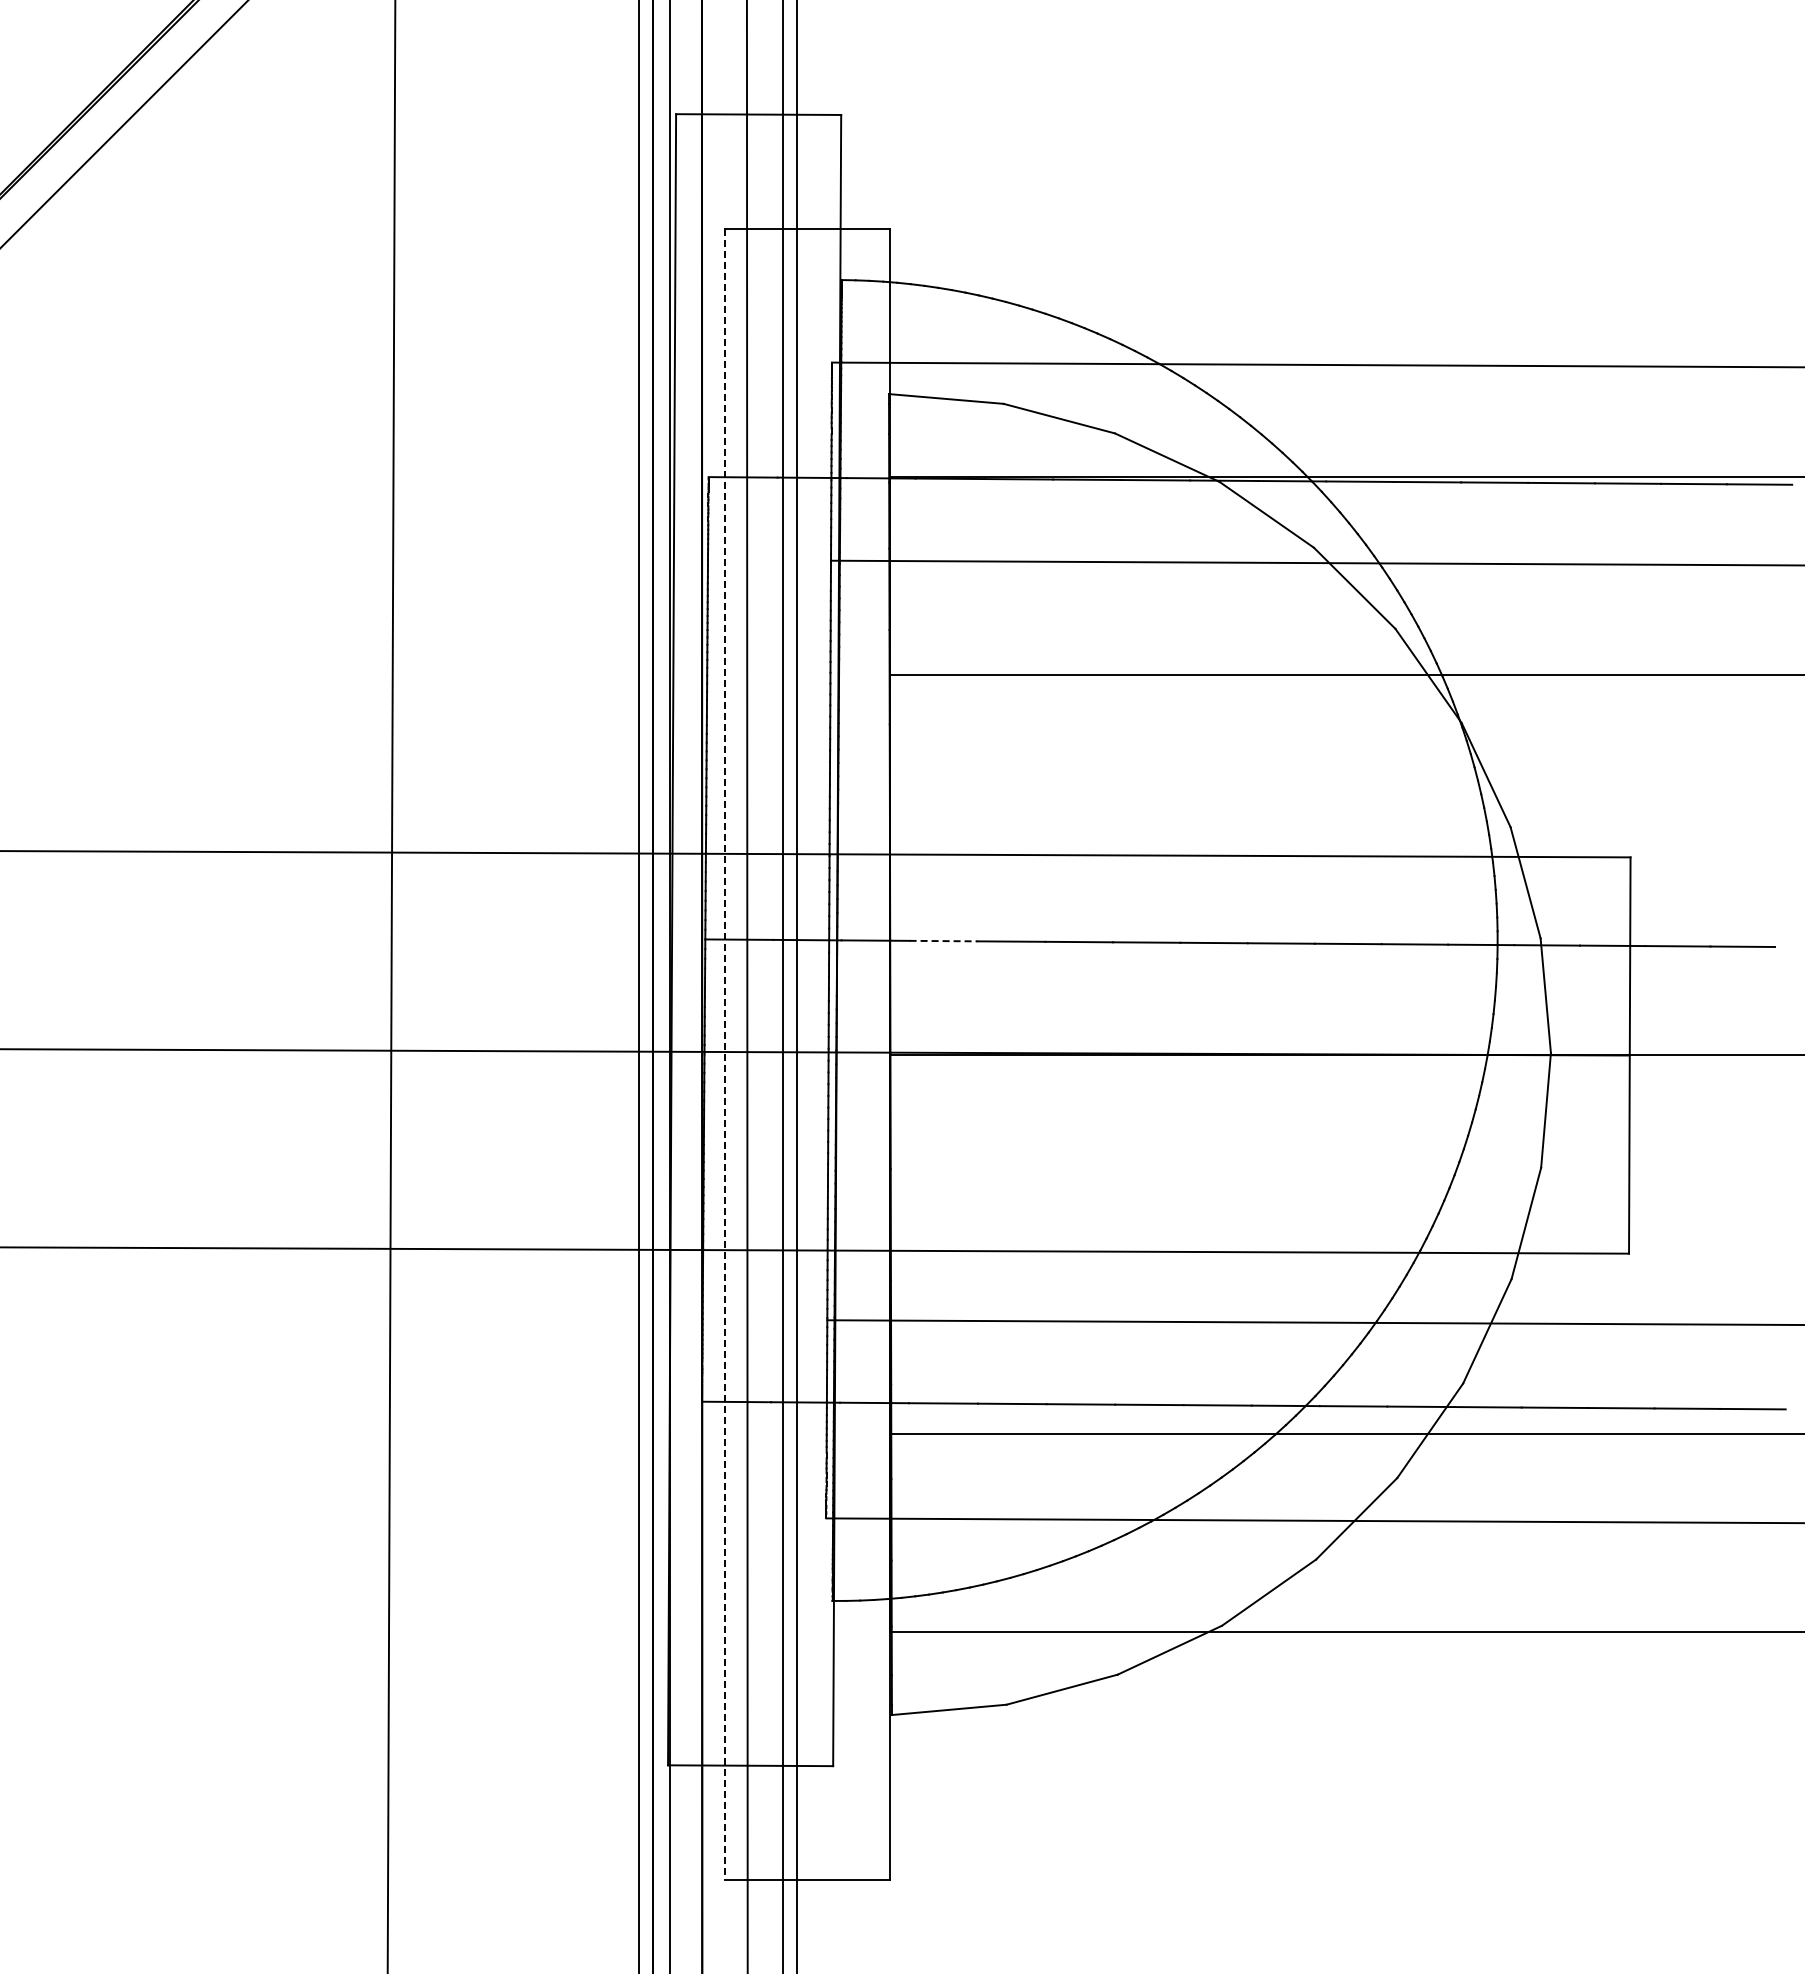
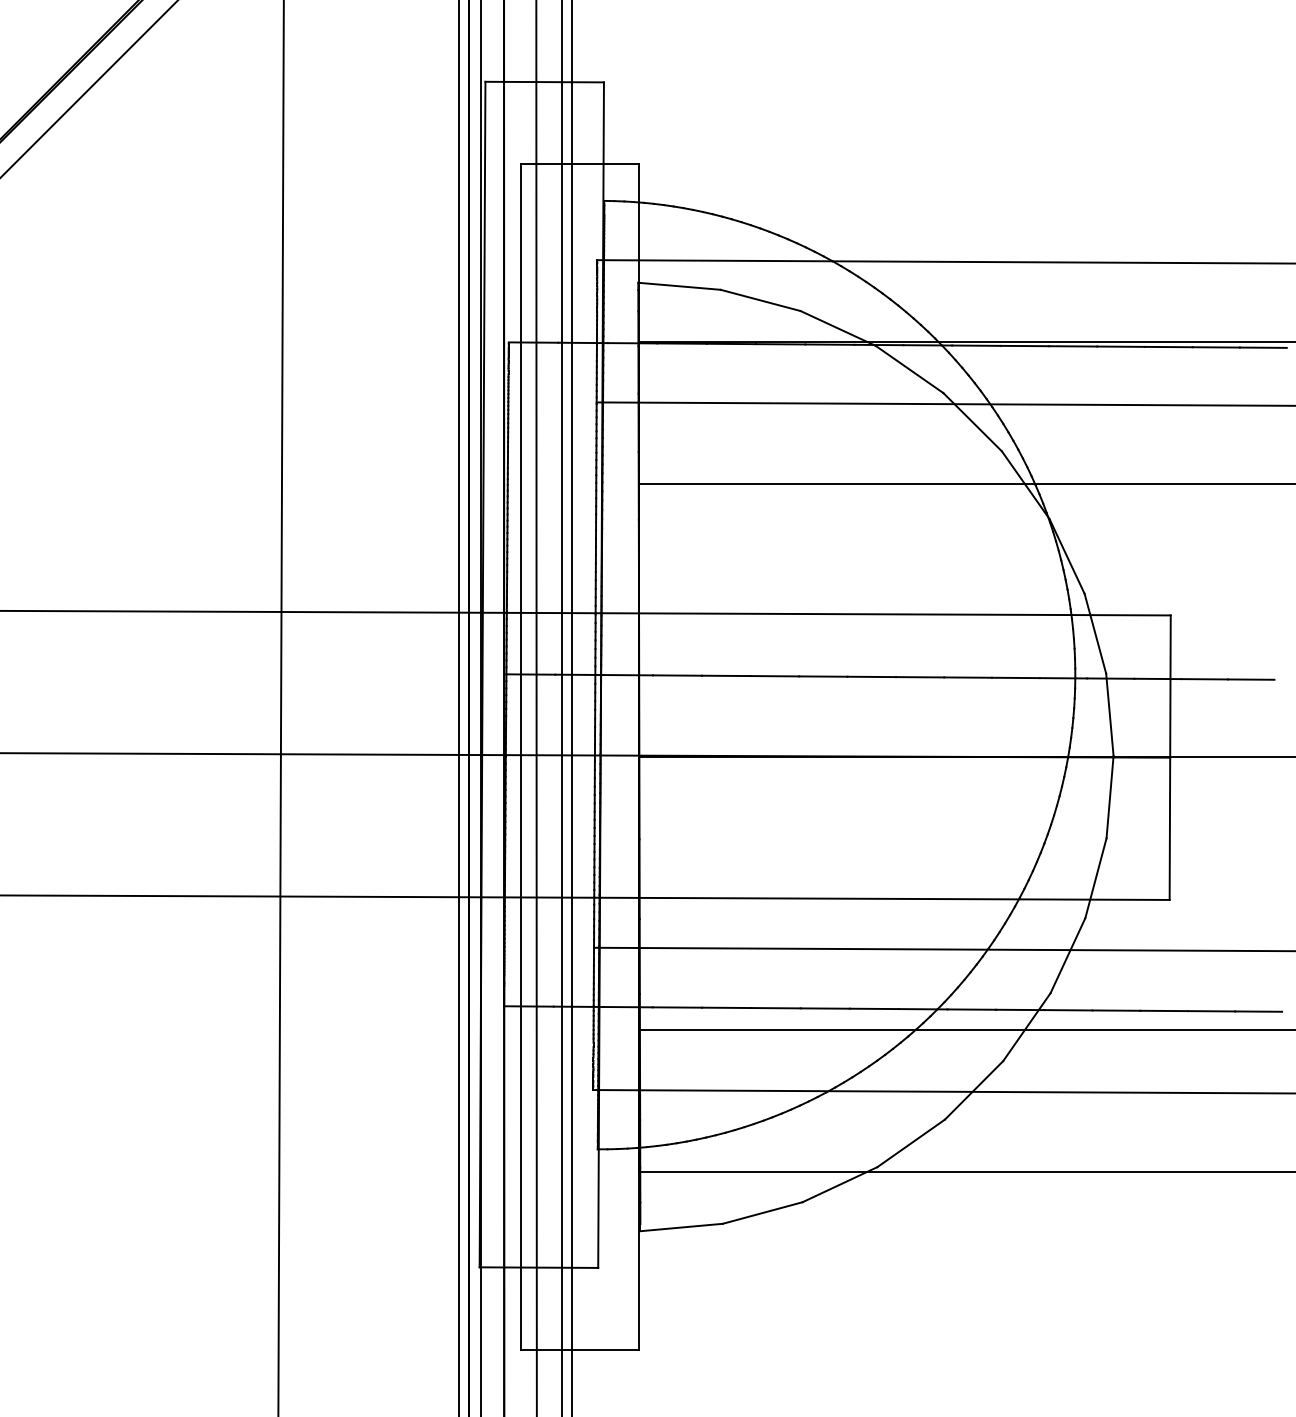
line: (943, 941) -> (677, 675), dashed -> solid
line: (725, 1054) -> (520, 756), dashed -> solid

